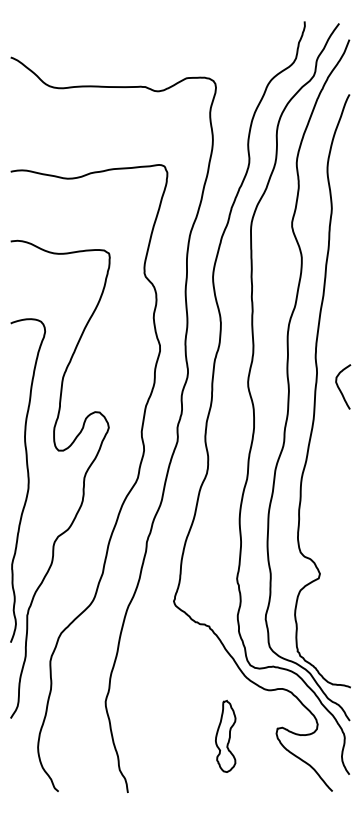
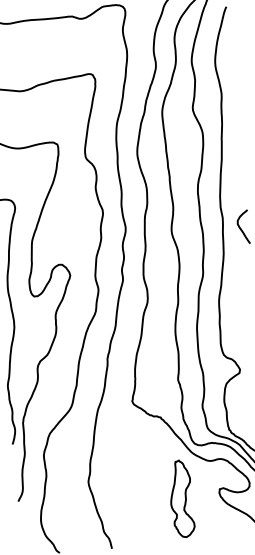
part: (225, 736) -> (181, 499), size x1.43

